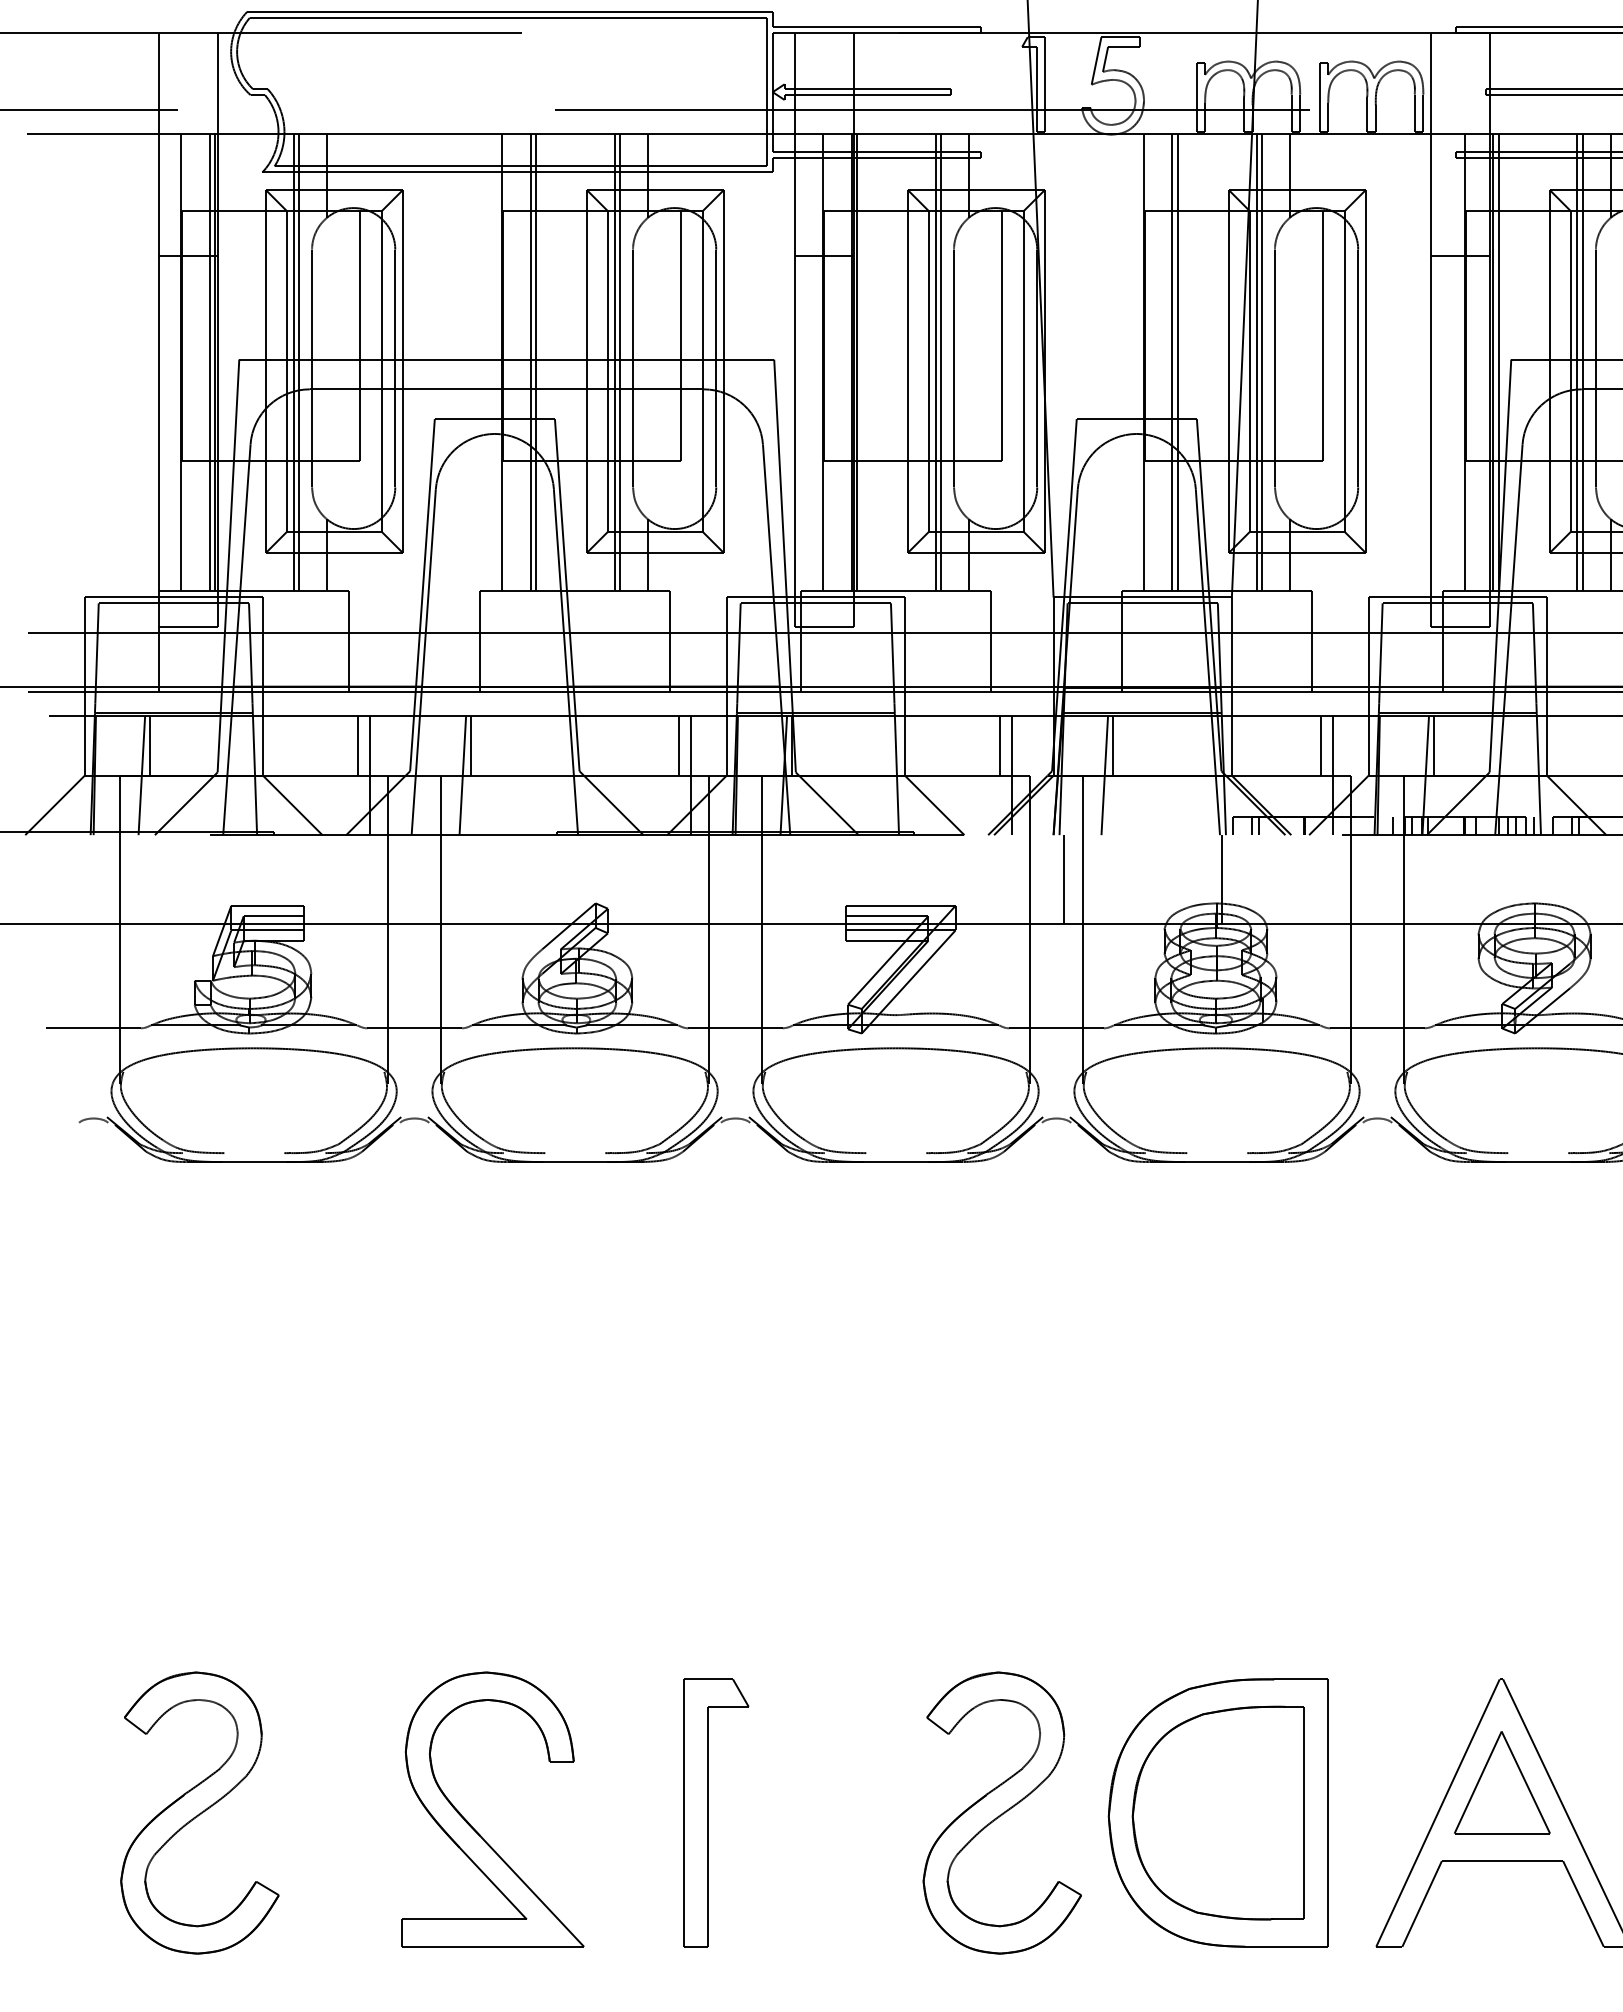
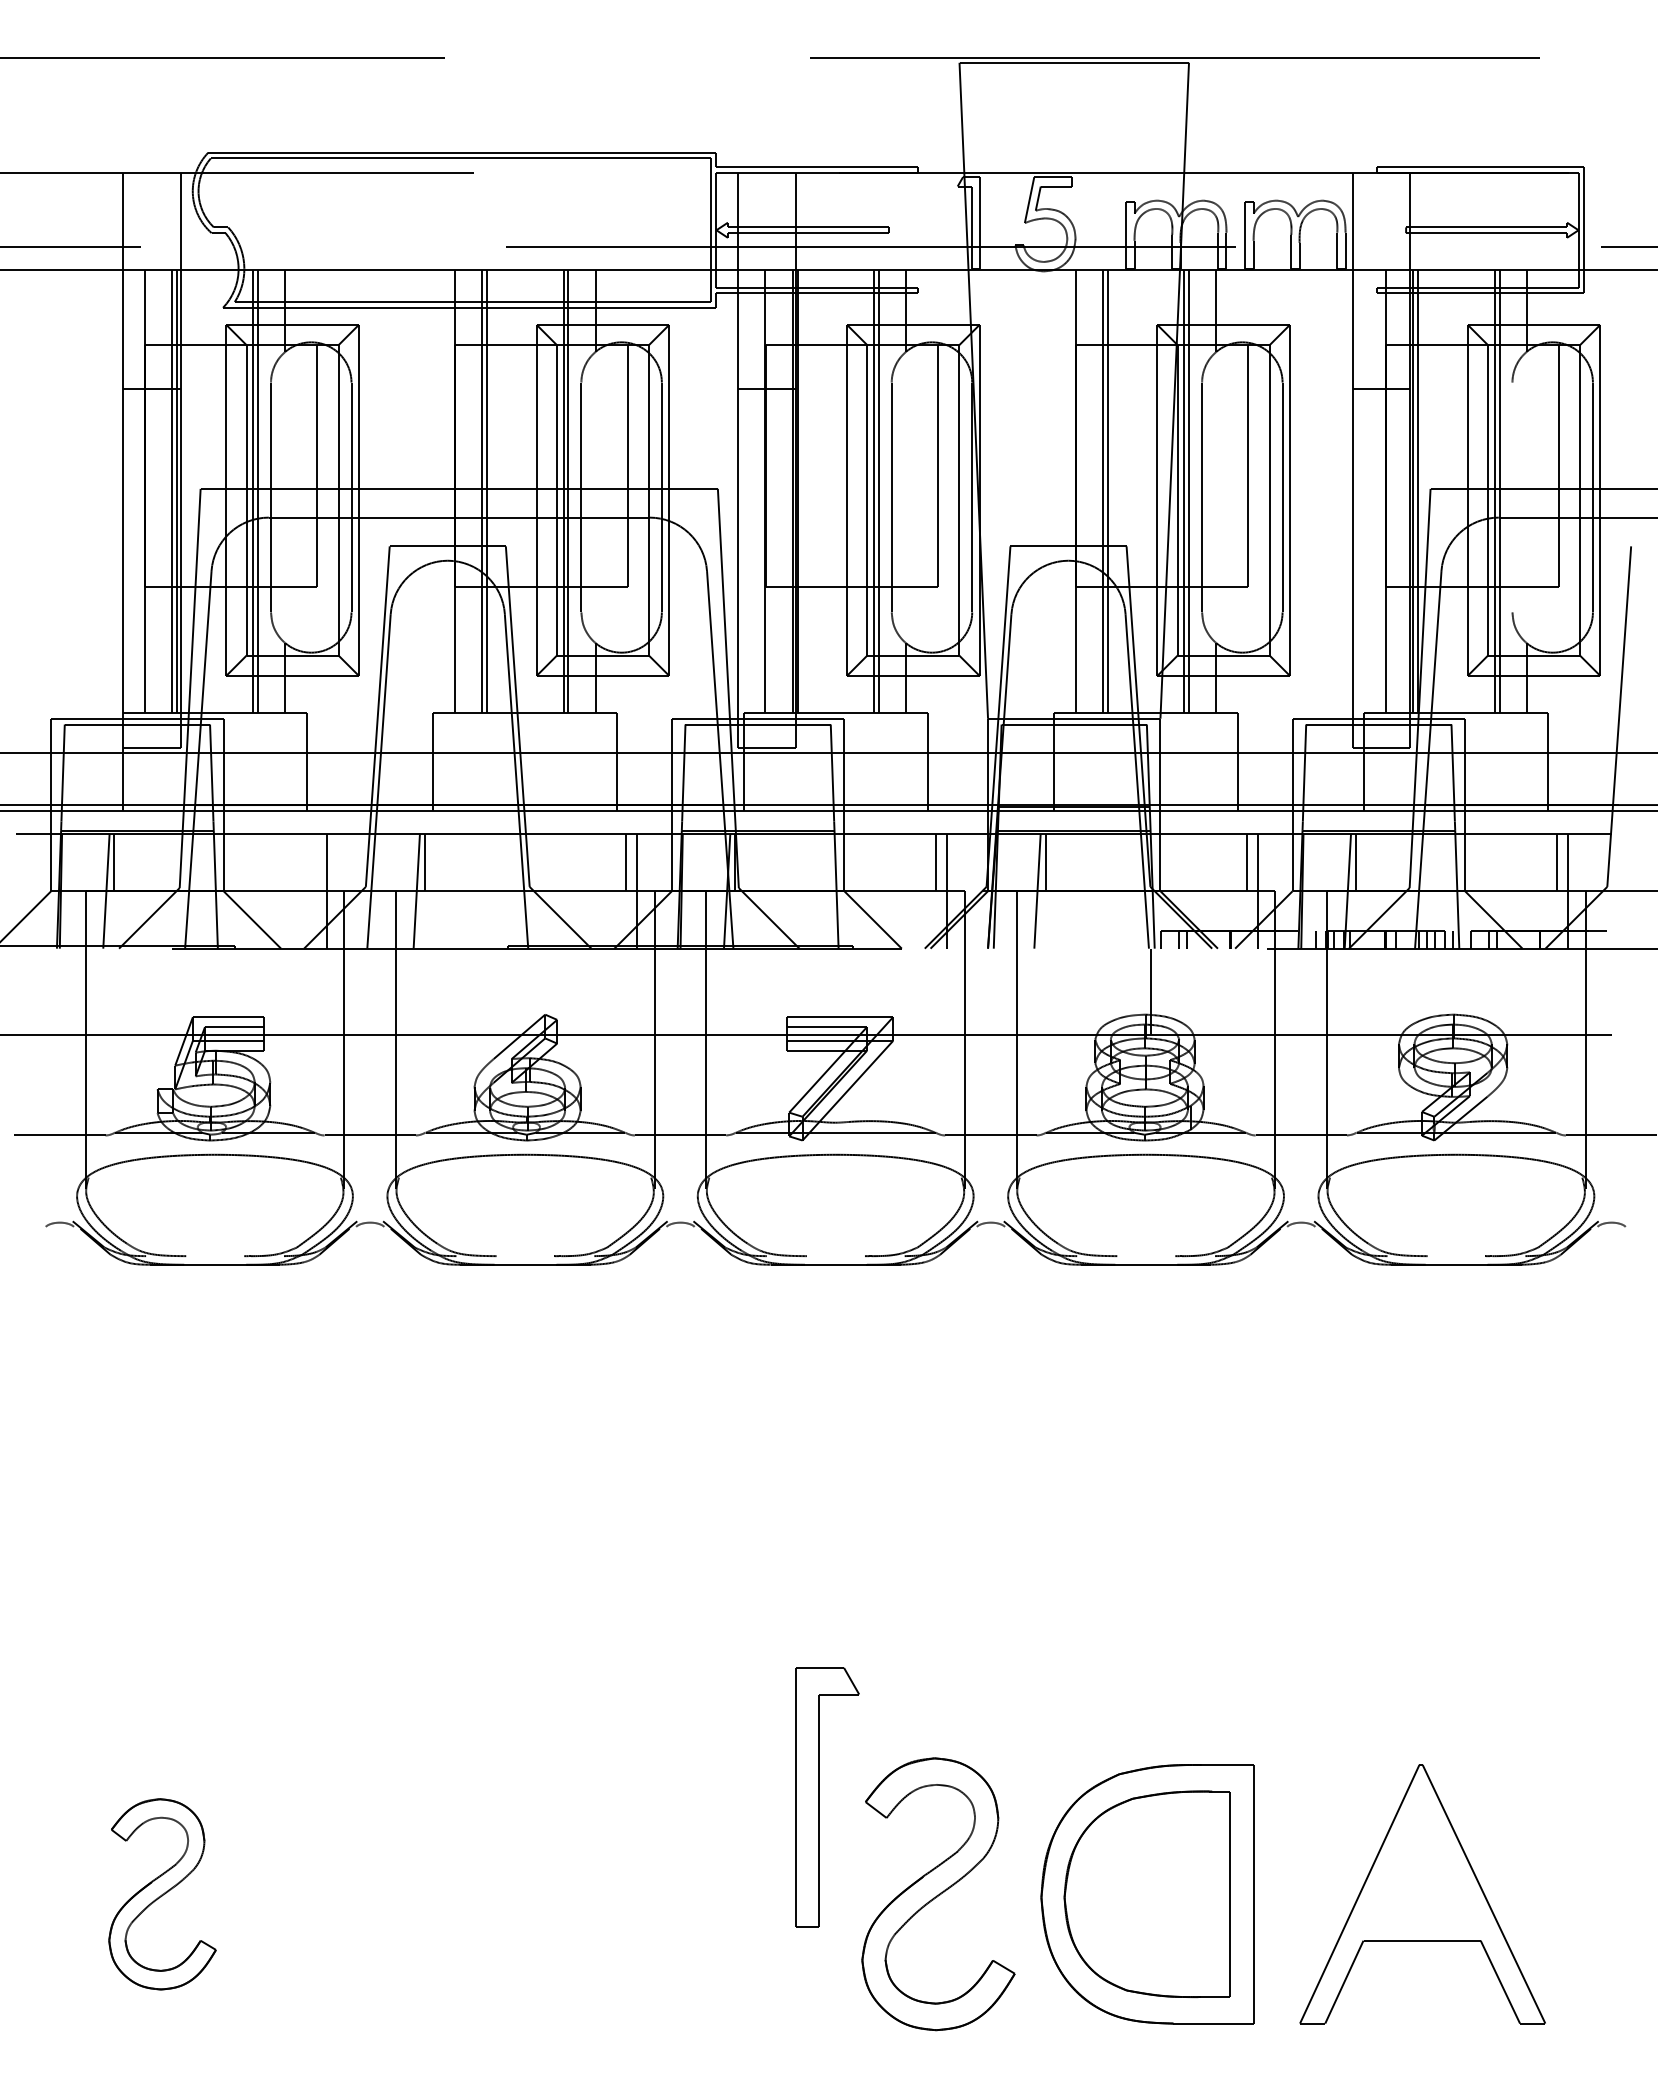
line: (1595, 368) -> (1512, 497), removed
line: (358, 746) -> (315, 862), removed
line: (1063, 879) -> (997, 991), removed
part: (1501, 1782) -> (1421, 1864), removed
part: (199, 1813) -> (162, 1894), size x0.7
part: (707, 1813) -> (819, 1797), moved
part: (473, 1827) -> (427, 1908), removed

